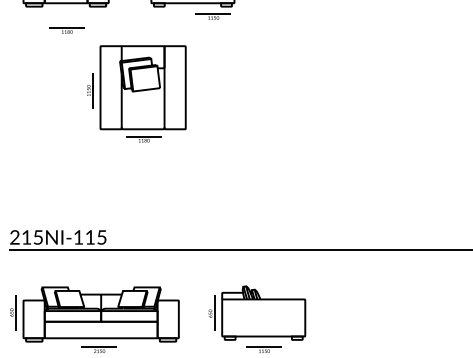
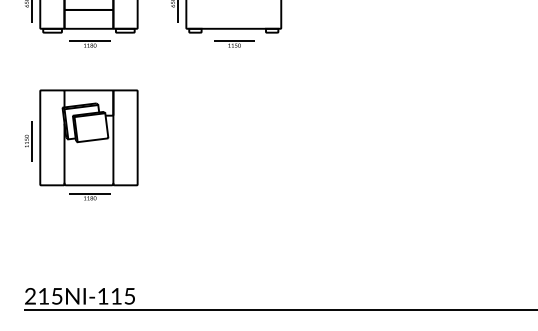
part: (212, 16) -> (233, 43), moved
part: (66, 30) -> (89, 43), moved
part: (136, 93) -> (81, 144), moved

